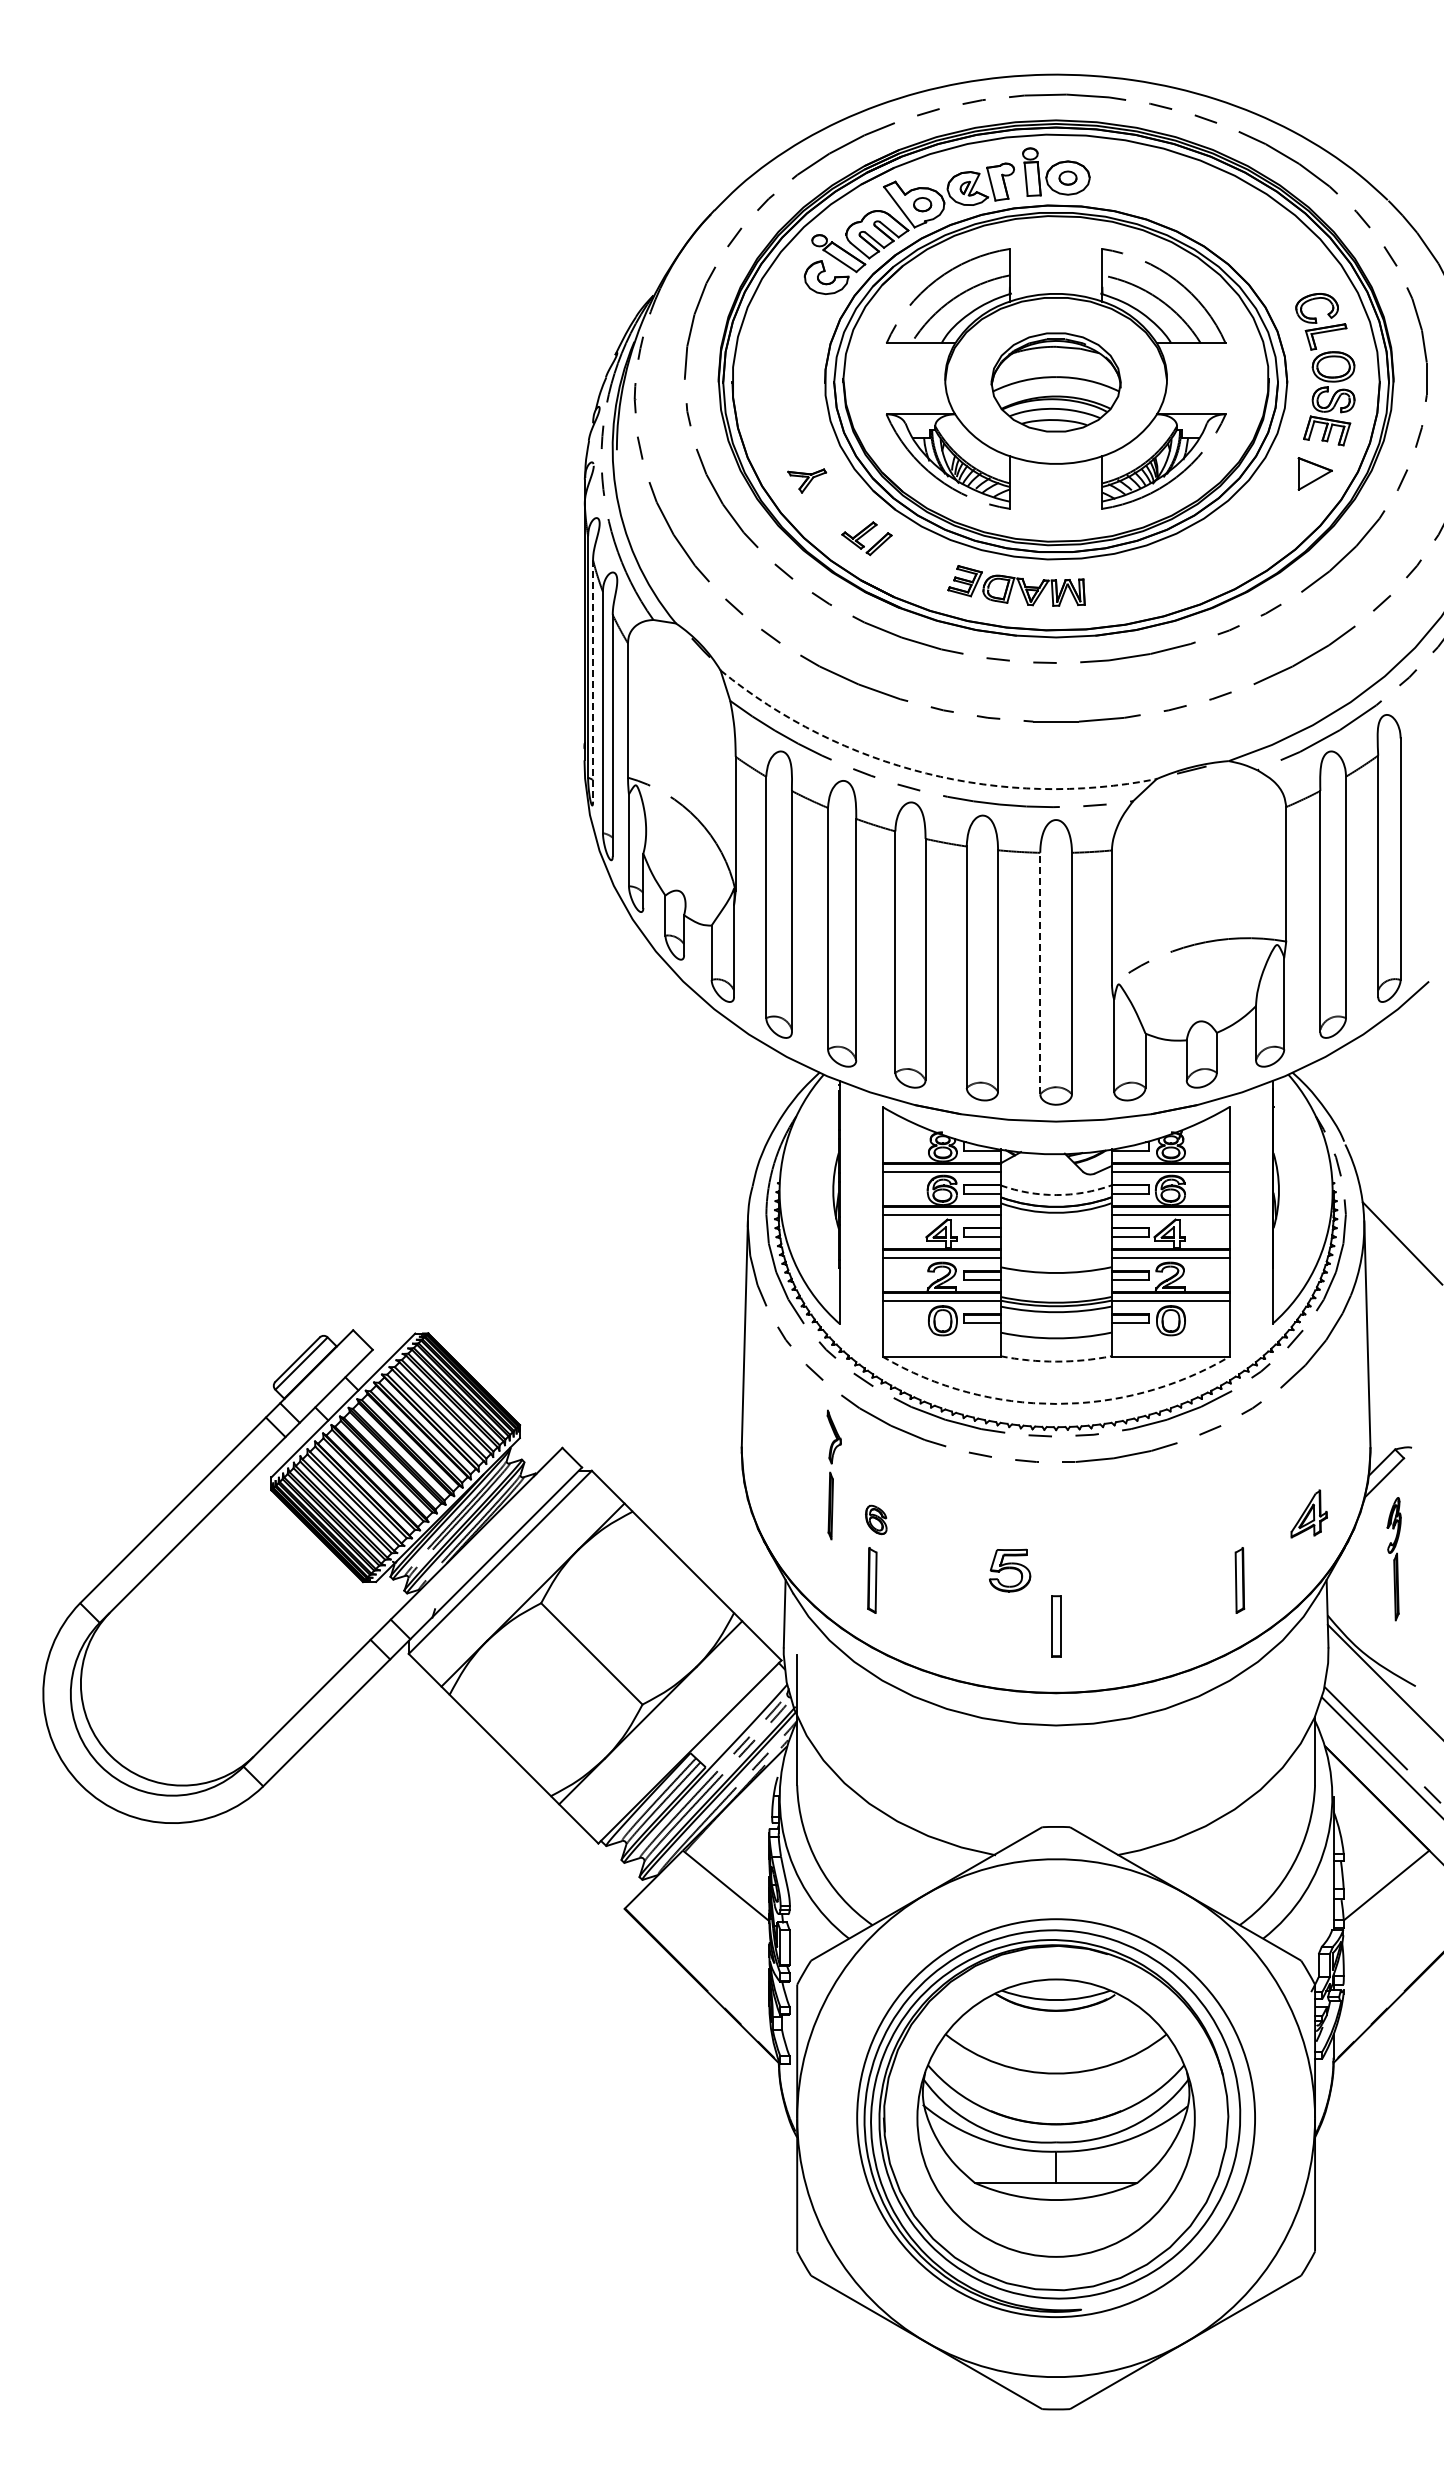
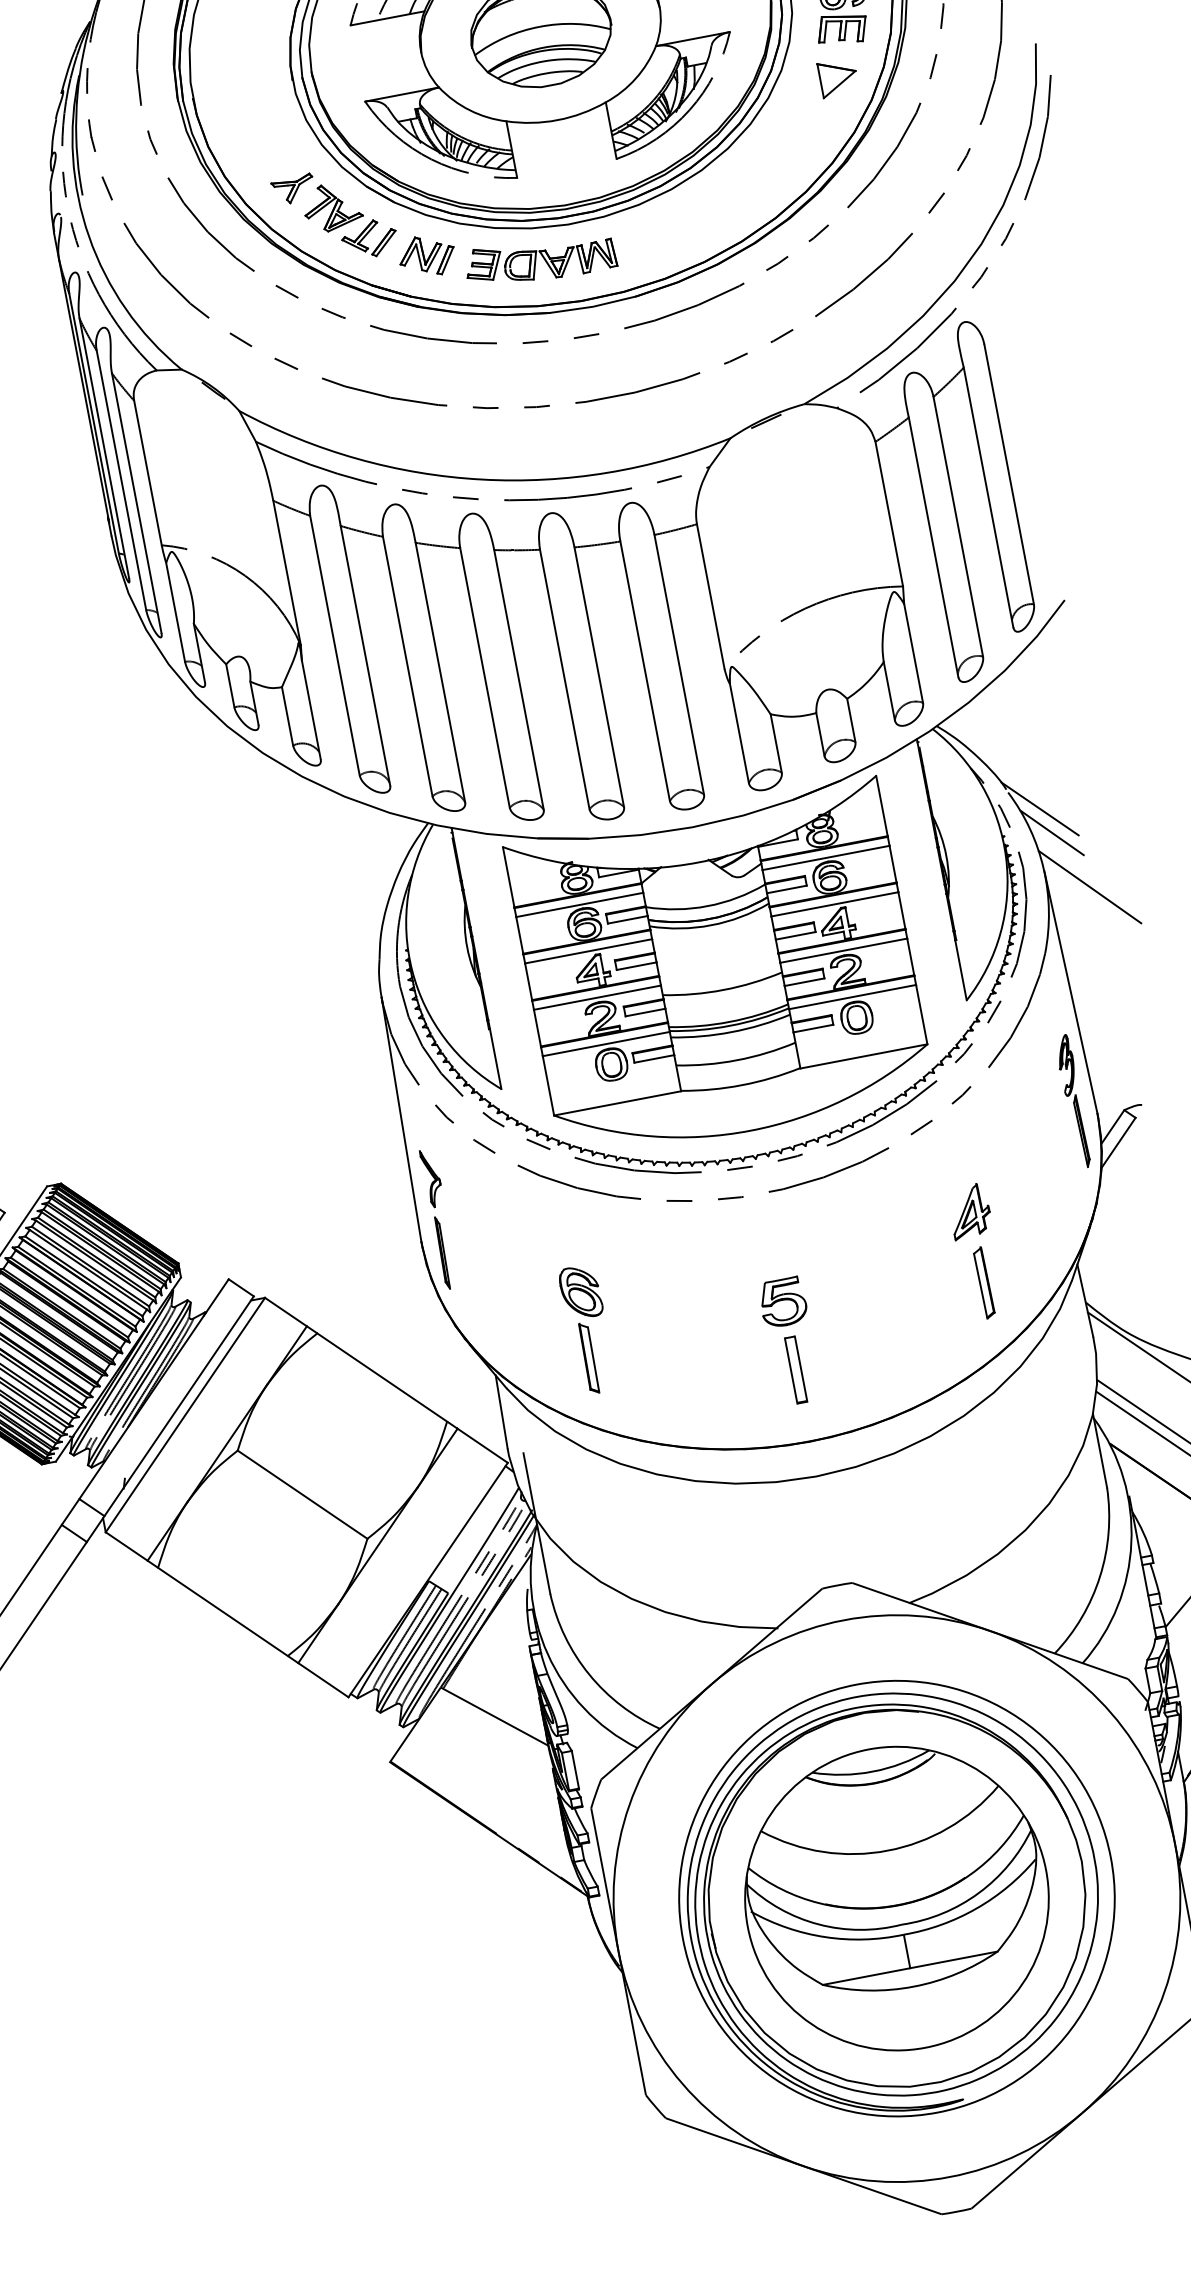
part: (838, 503) -> (331, 207), added
part: (915, 563) -> (426, 256), added
line: (593, 680) -> (104, 447), dashed -> solid
arc: (926, 773) -> (481, 479), dashed -> solid
line: (1040, 973) -> (645, 671), dashed -> solid
line: (1370, 1164) -> (1039, 808), added
line: (1377, 1188) -> (1051, 833), added
arc: (1056, 1195) -> (708, 906), dashed -> solid
arc: (1056, 1361) -> (742, 1085), dashed -> solid
arc: (1056, 1403) -> (750, 1130), dashed -> solid
part: (833, 1474) -> (438, 1218), moved
part: (1308, 1513) -> (969, 1211), moved
part: (876, 1519) -> (581, 1291), size x1.67
part: (1393, 1559) -> (1073, 1102), moved
part: (1010, 1570) -> (783, 1302), moved

